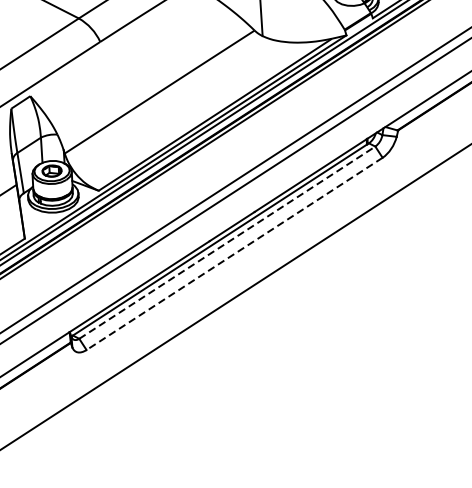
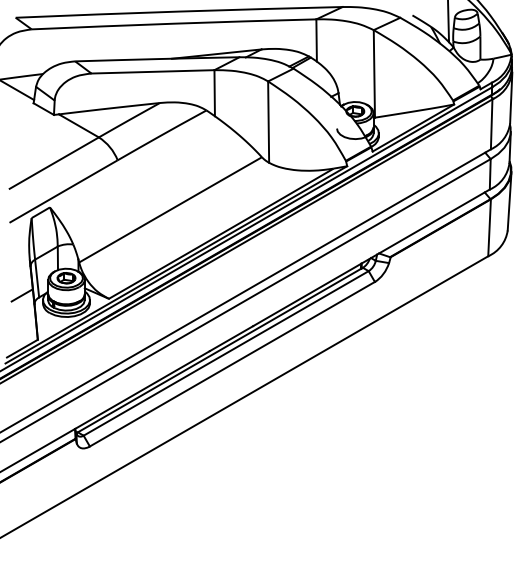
line: (227, 242) -> (226, 353), dashed -> solid
line: (234, 254) -> (232, 364), dashed -> solid

